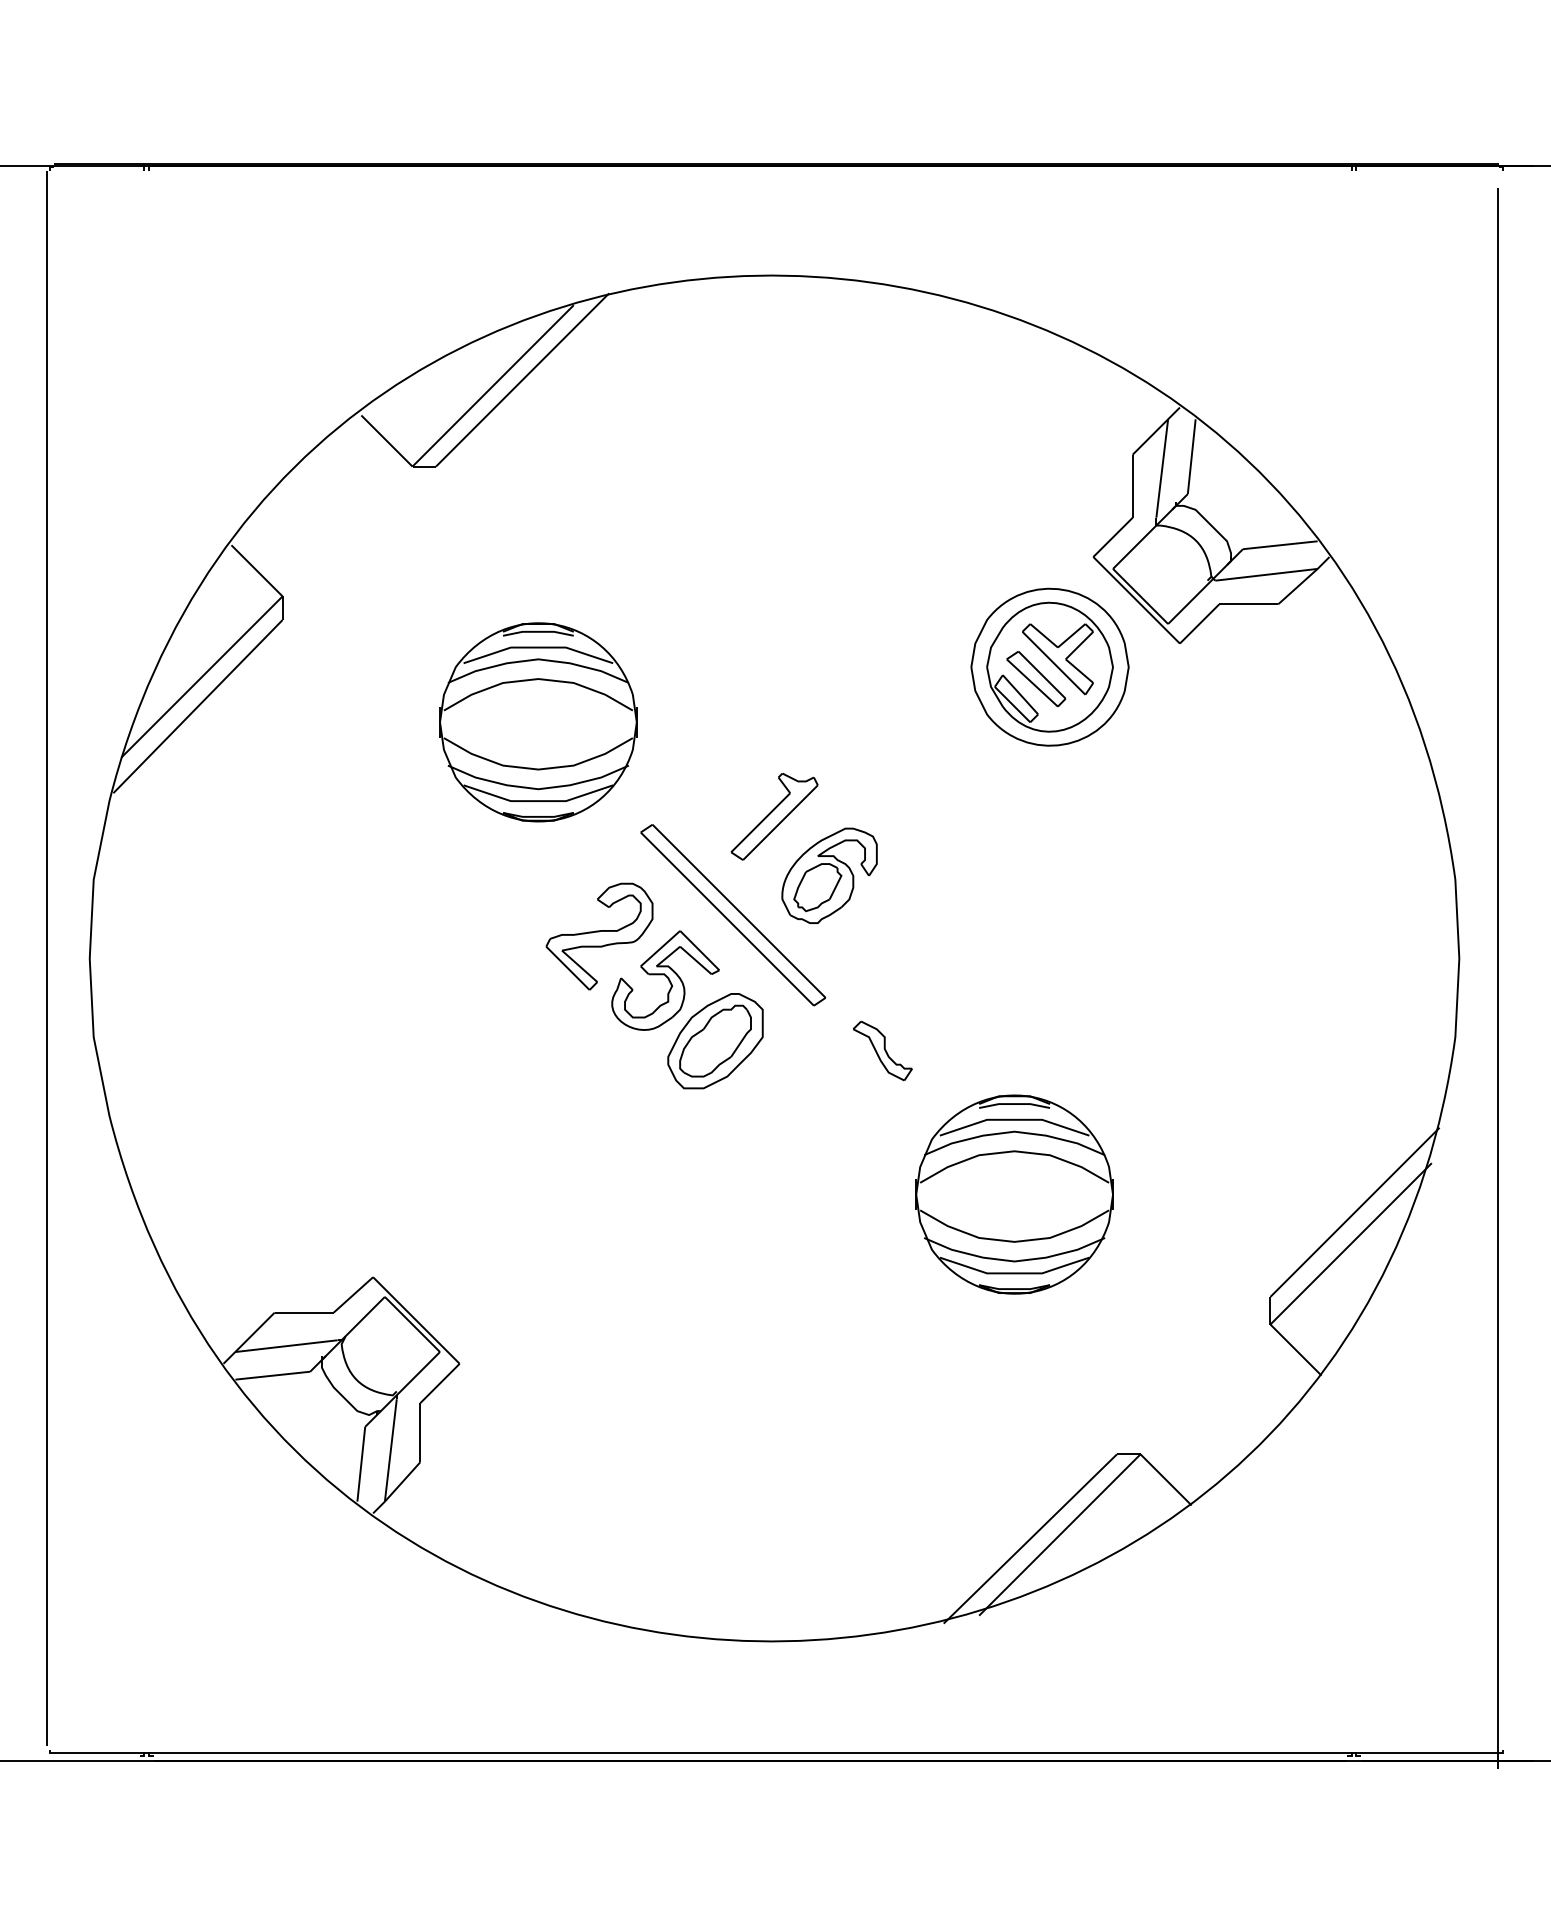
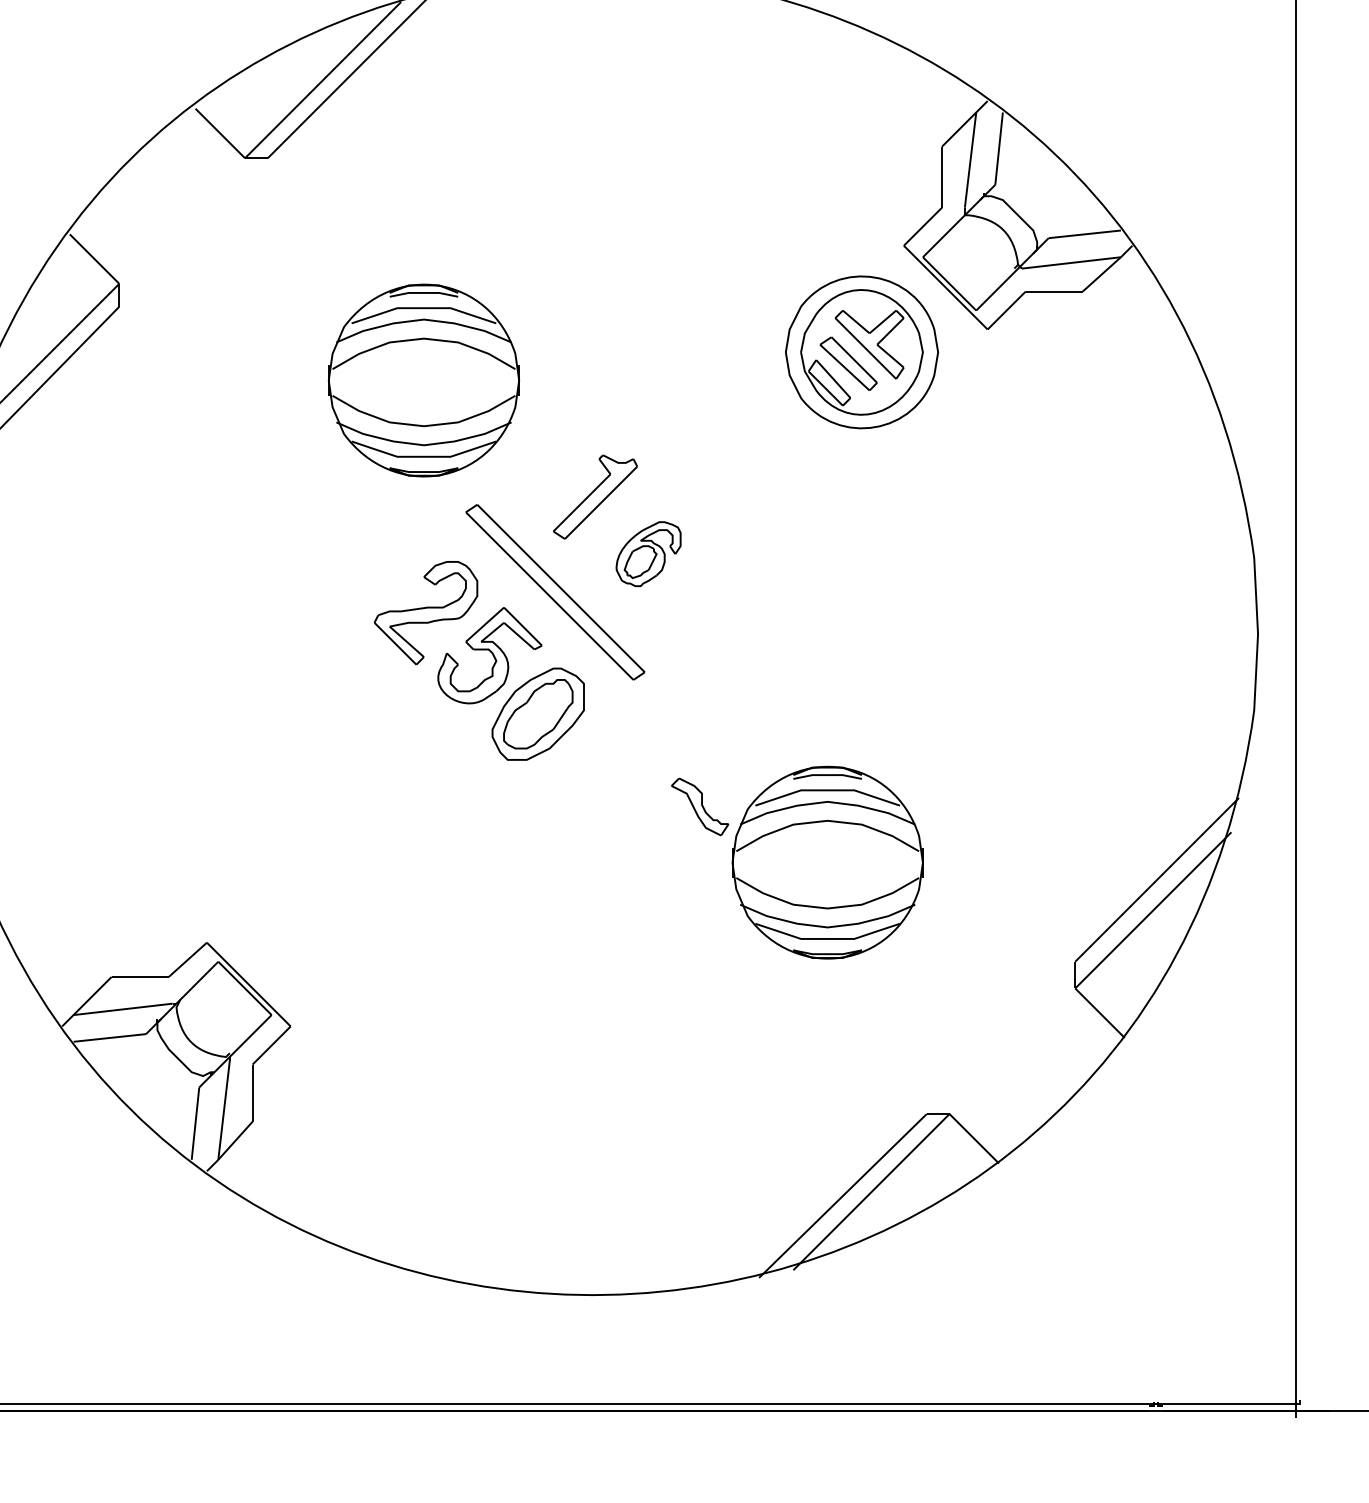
part: (538, 722) -> (424, 380), moved
part: (829, 875) -> (648, 553), size x0.7
part: (882, 1050) -> (699, 806), moved

